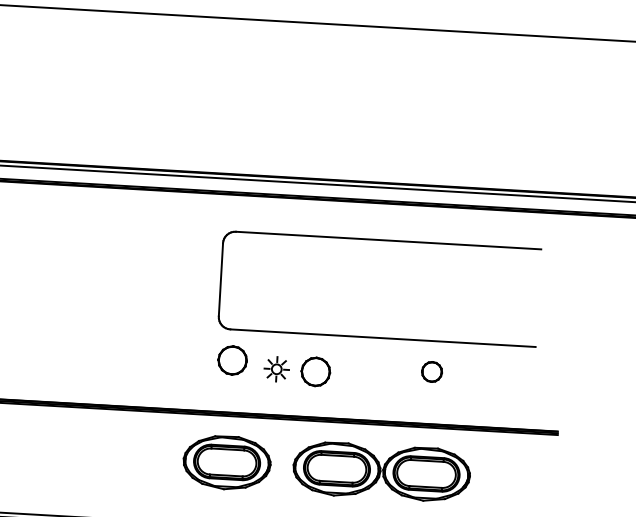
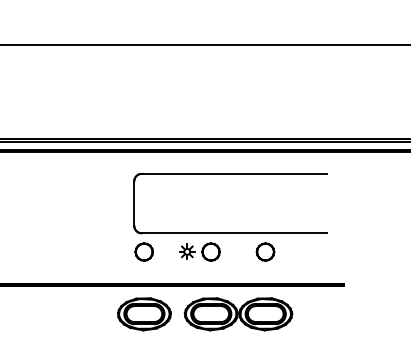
part: (296, 369) -> (199, 251), moved
part: (432, 371) -> (265, 251), size x1.43

